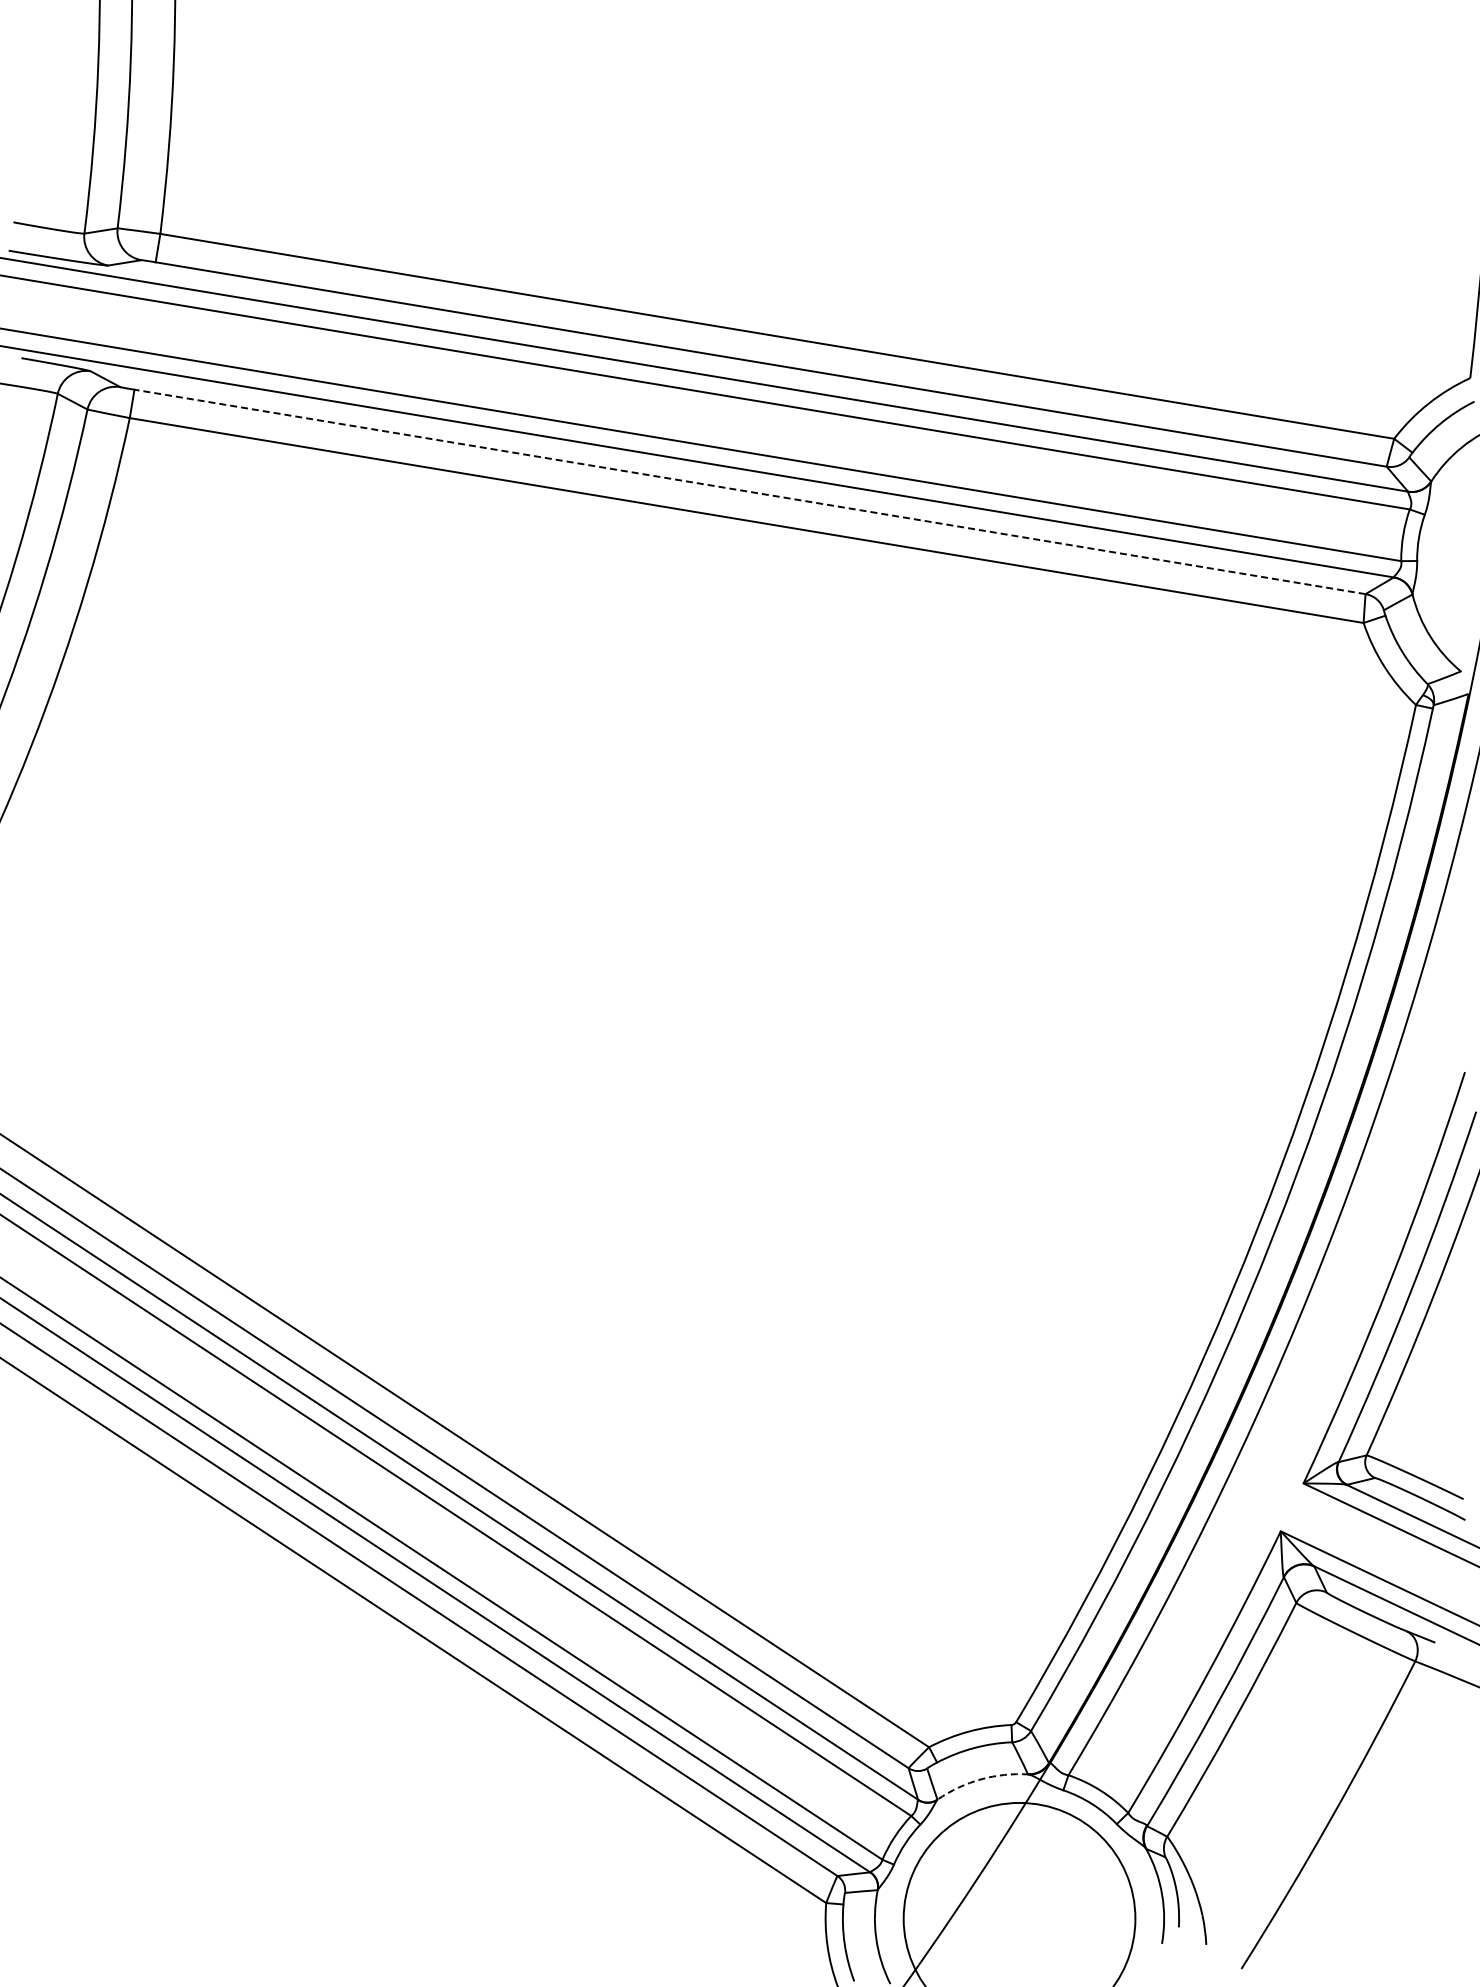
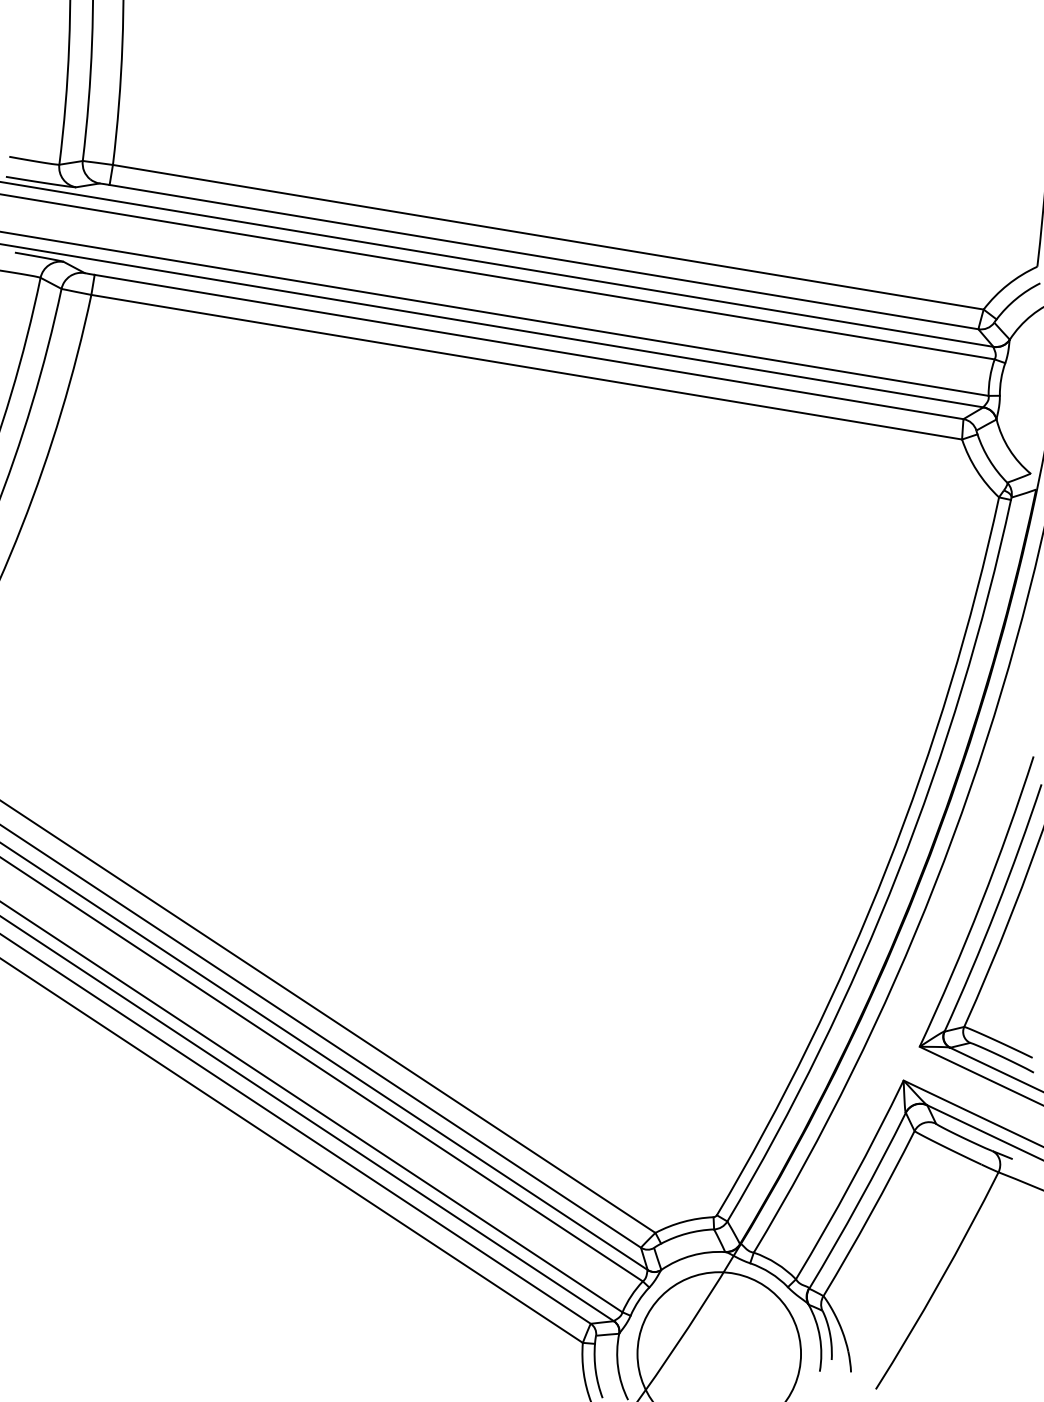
line: (749, 491) -> (528, 346), dashed -> solid
arc: (980, 1779) -> (691, 1255), dashed -> solid

